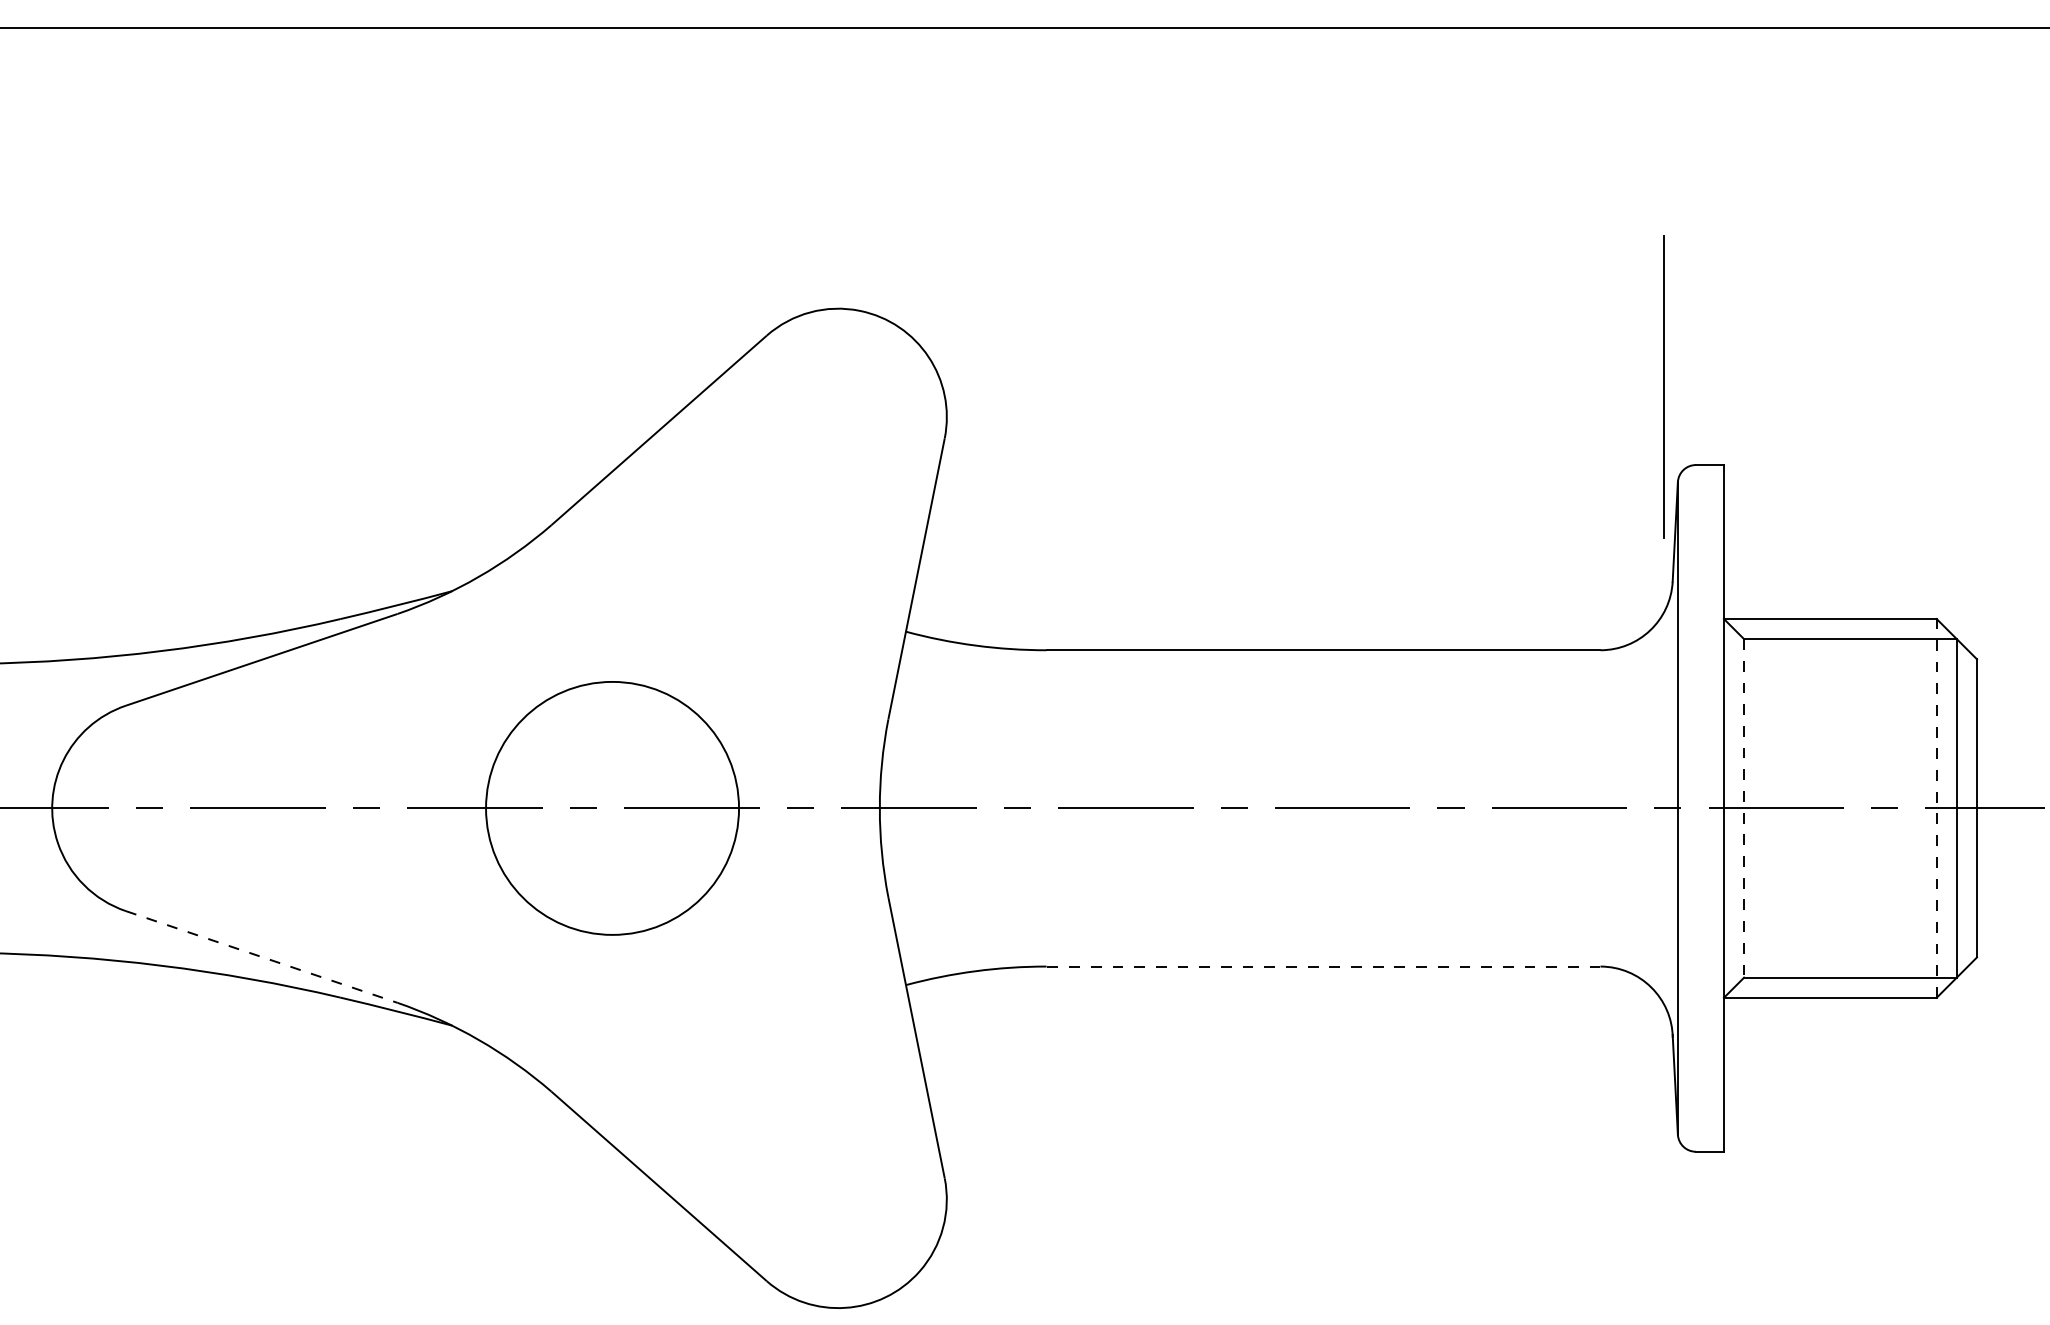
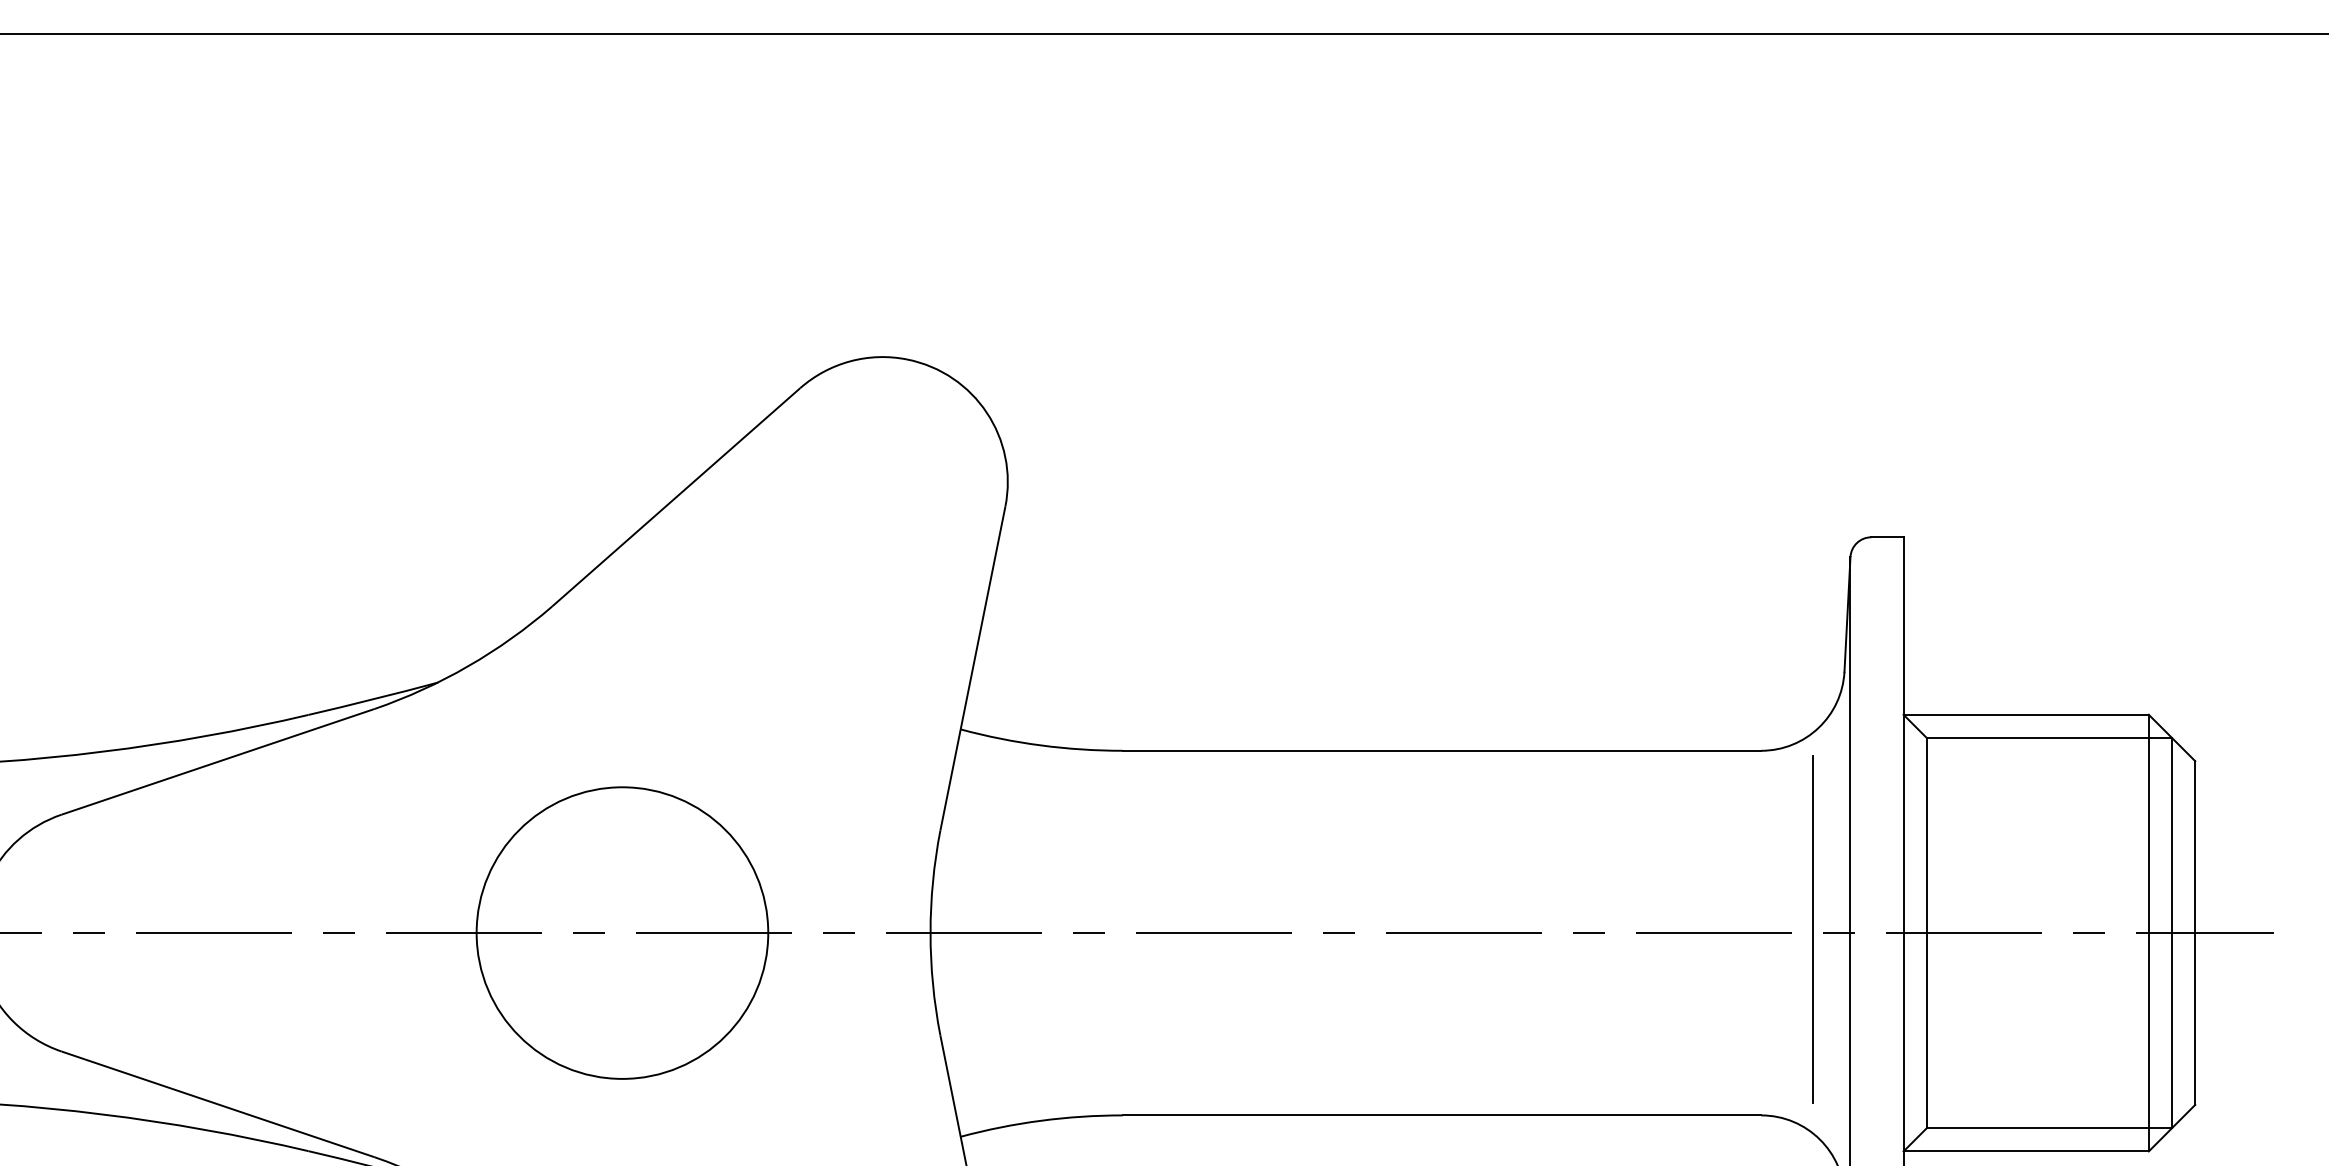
line: (1663, 386) -> (1813, 928), moved
line: (1936, 807) -> (2148, 932), dashed -> solid
line: (1744, 808) -> (1927, 933), dashed -> solid
line: (262, 957) -> (218, 1104), dashed -> solid
line: (1323, 966) -> (1441, 1115), dashed -> solid

